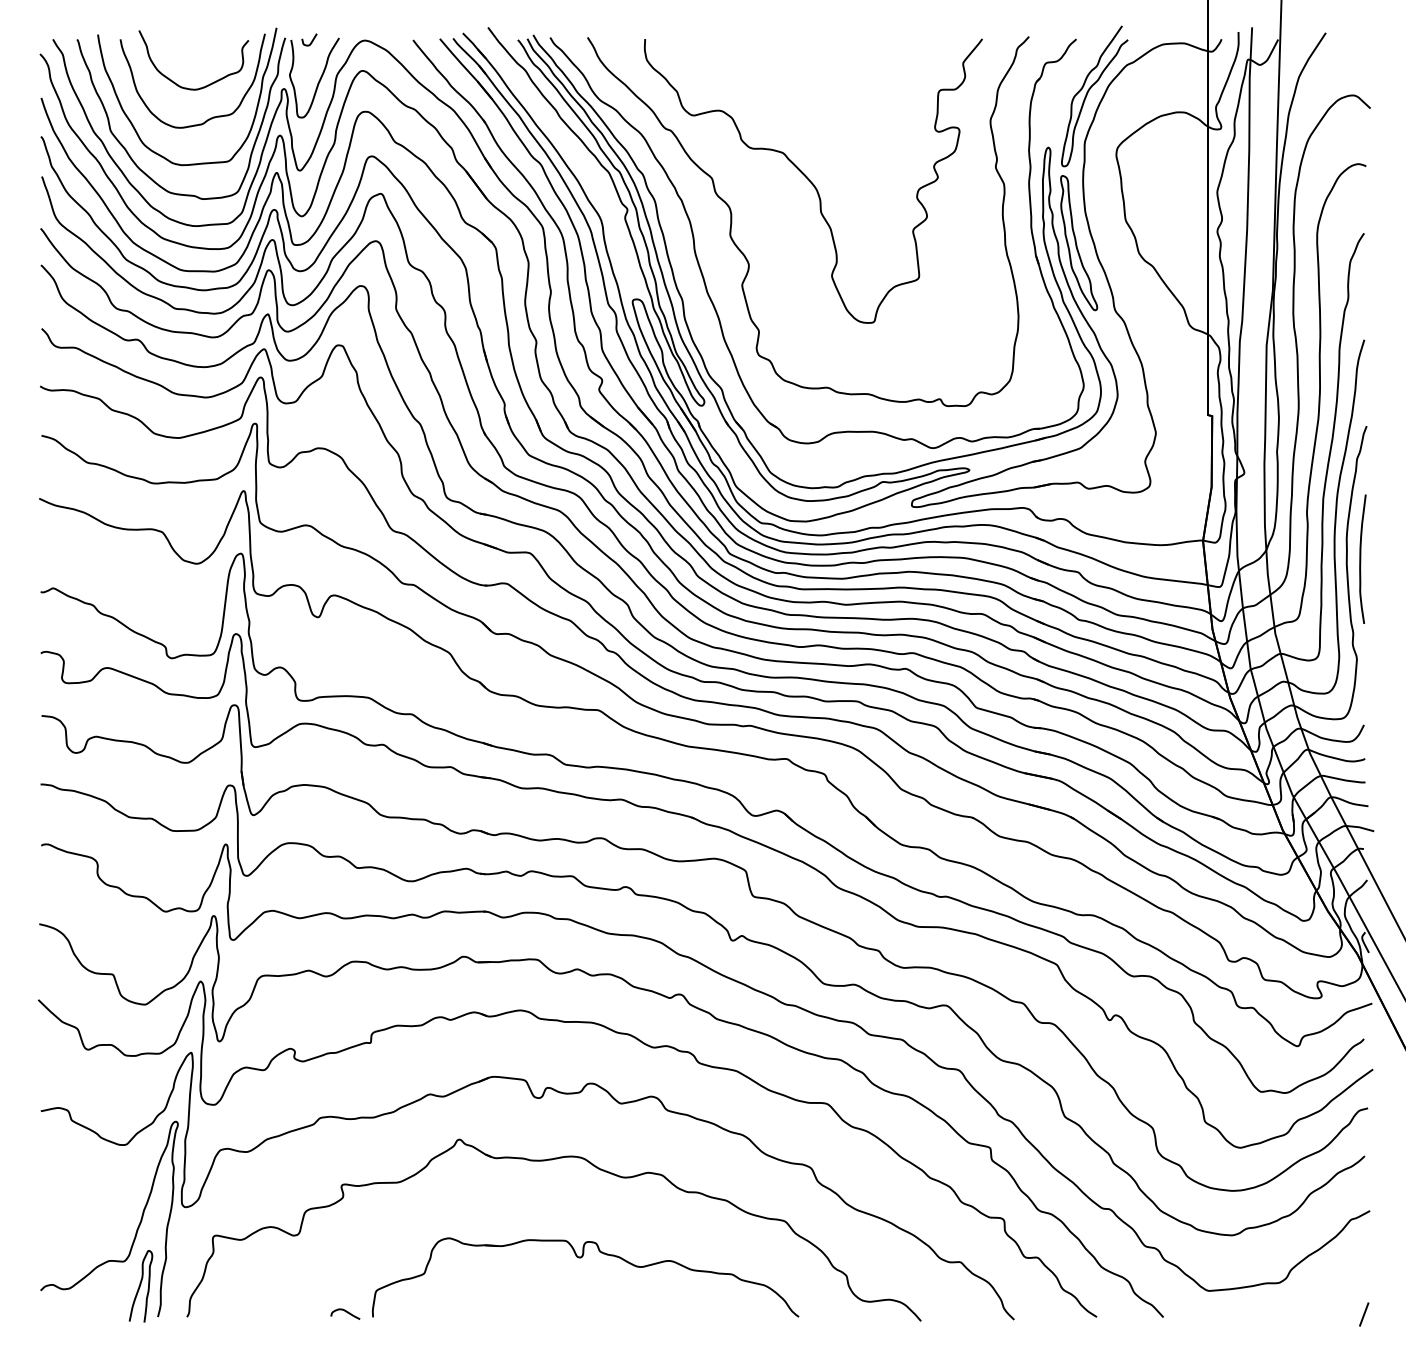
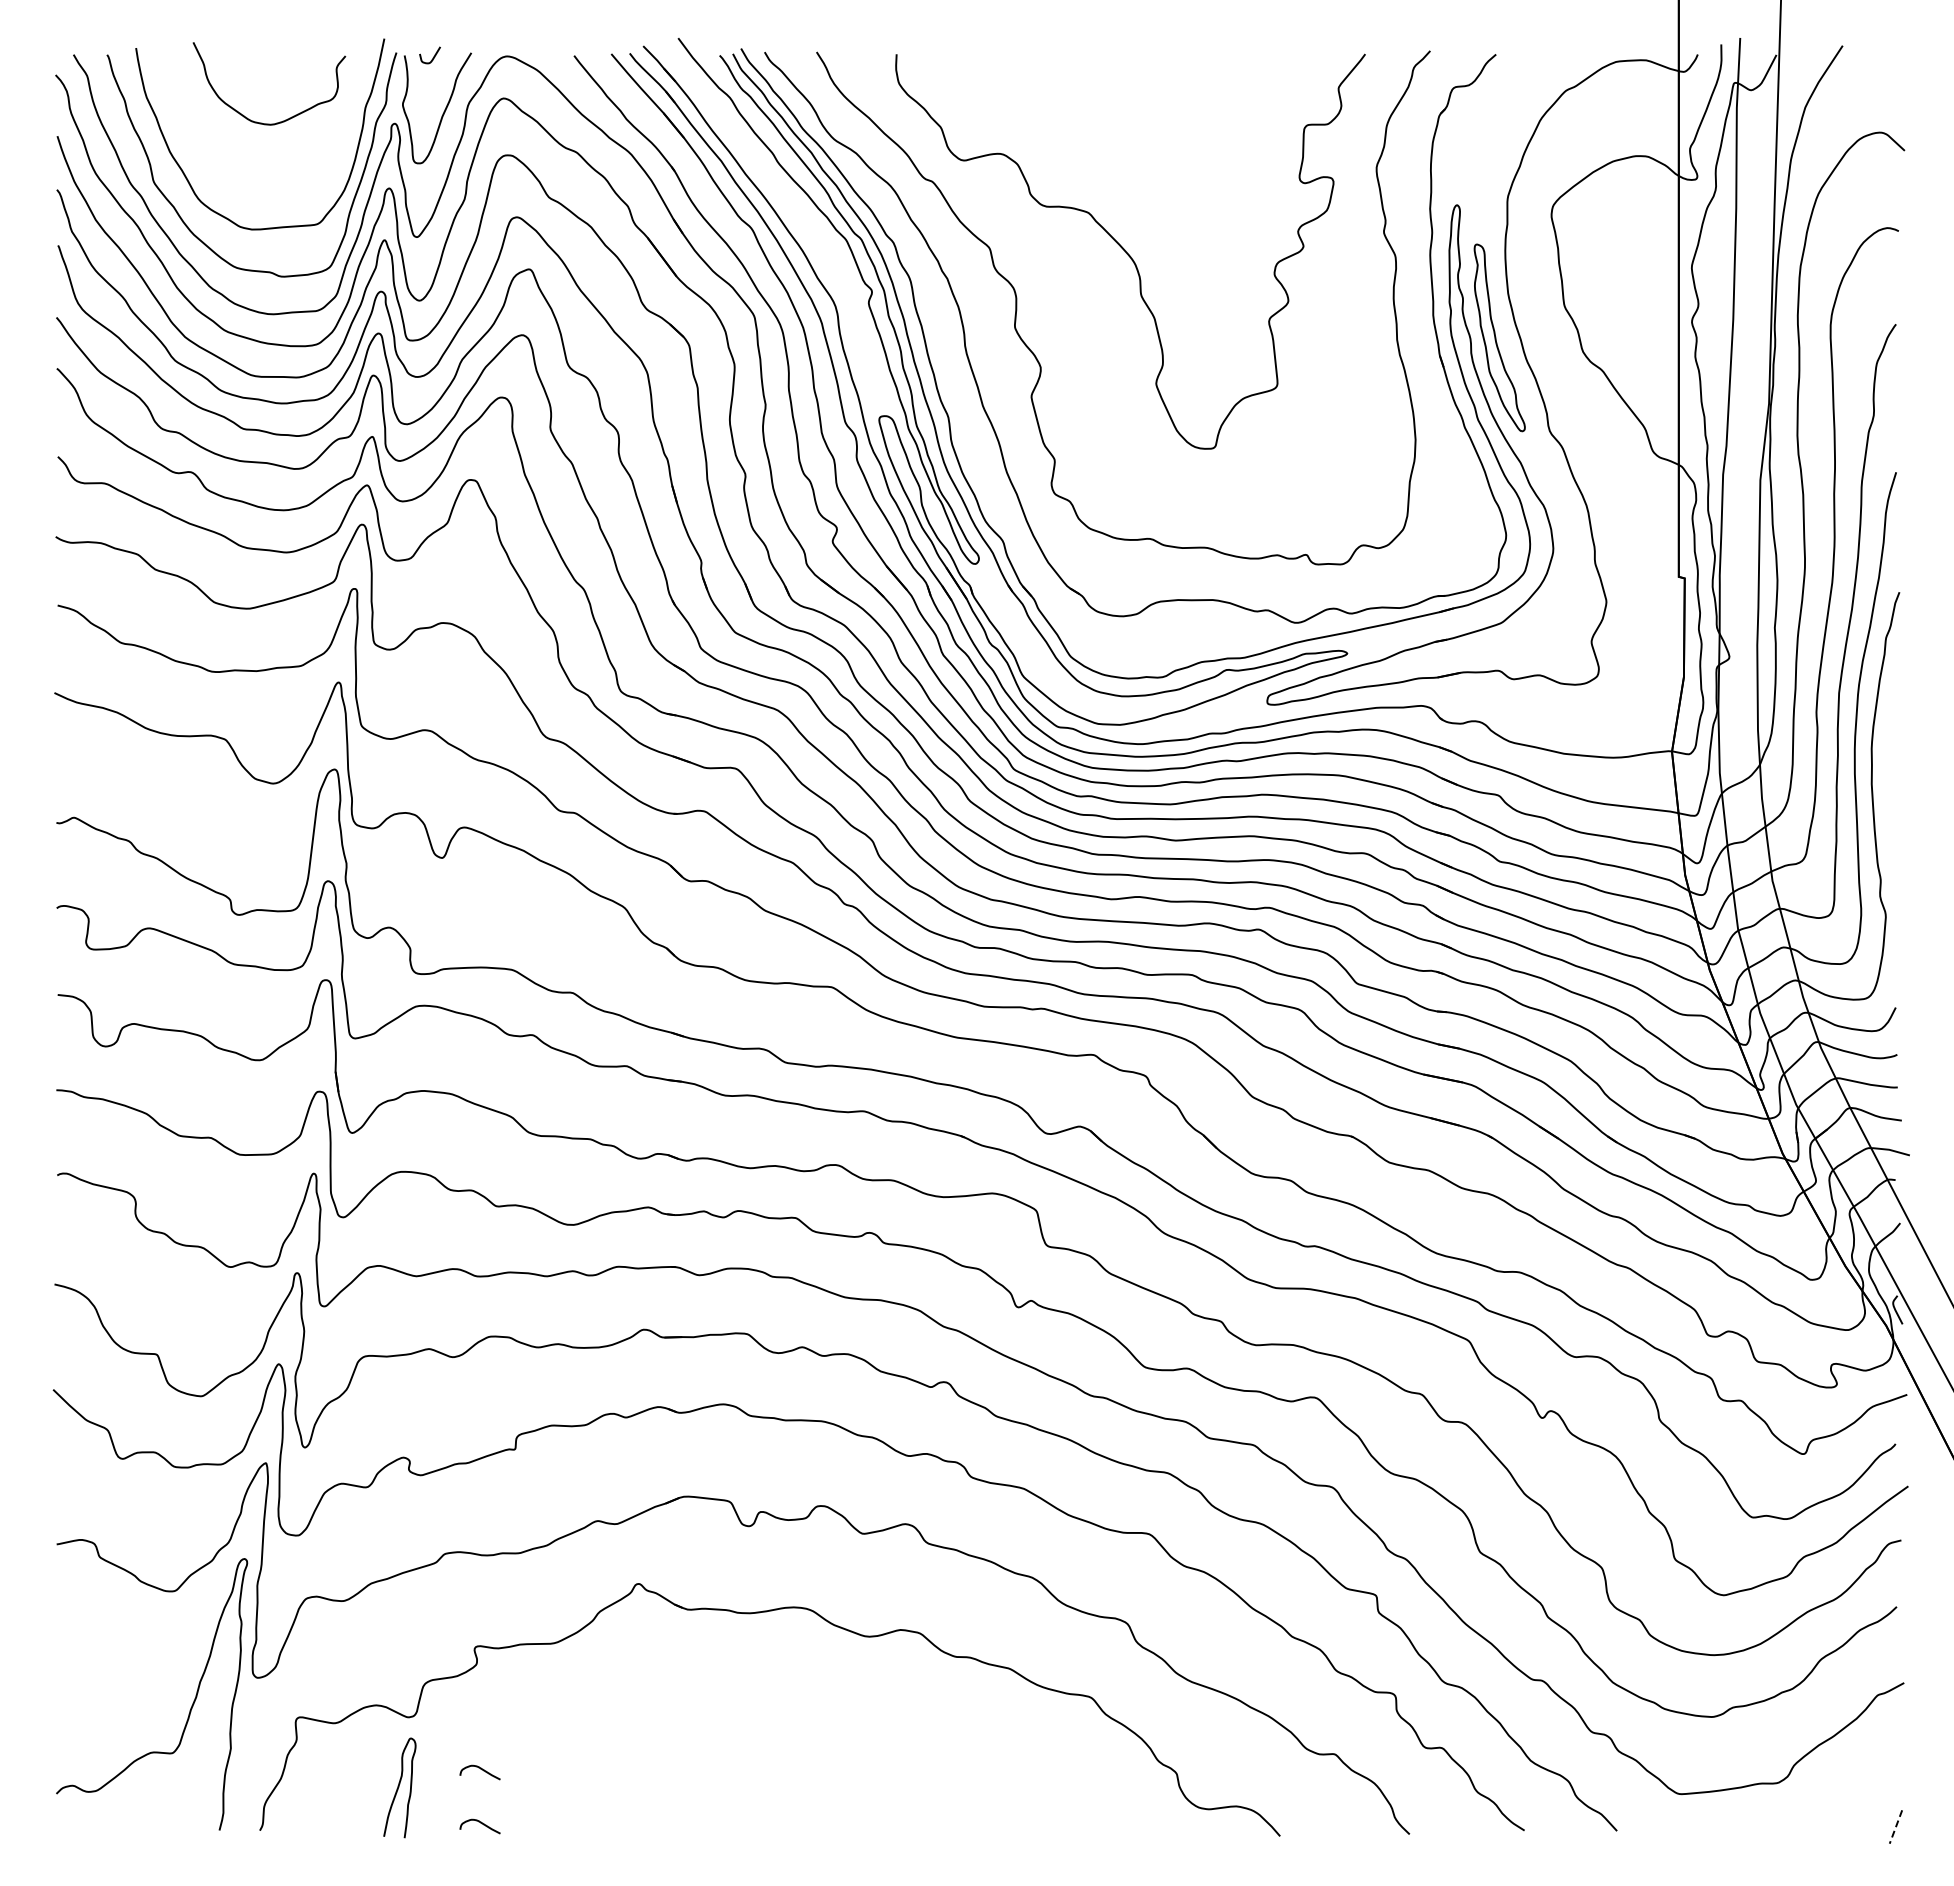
curve: (1088, 93) -> (1512, 129), removed
curve: (211, 117) -> (293, 163), removed
curve: (1360, 559) -> (1891, 777), removed
part: (581, 1258) -> (807, 1748), removed
curve: (345, 1273) -> (480, 1769), added
curve: (140, 1286) -> (399, 1787), moved
line: (1363, 1314) -> (1895, 1827), solid -> dashed

